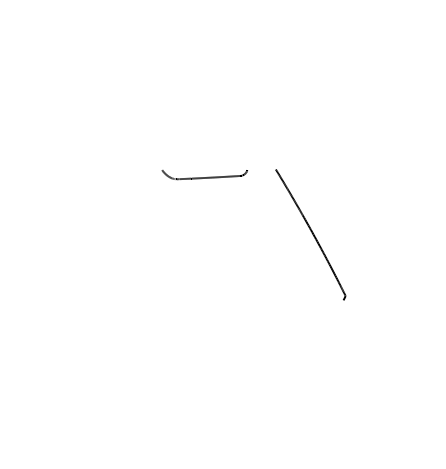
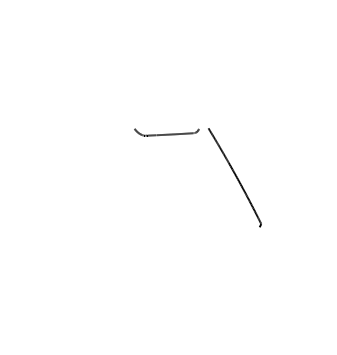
part: (204, 175) -> (166, 132), moved

